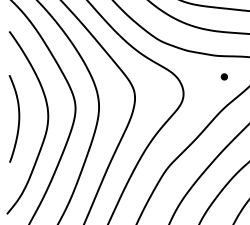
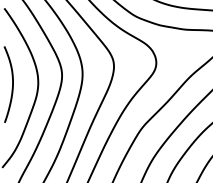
part: (223, 76) -> (191, 47), removed

